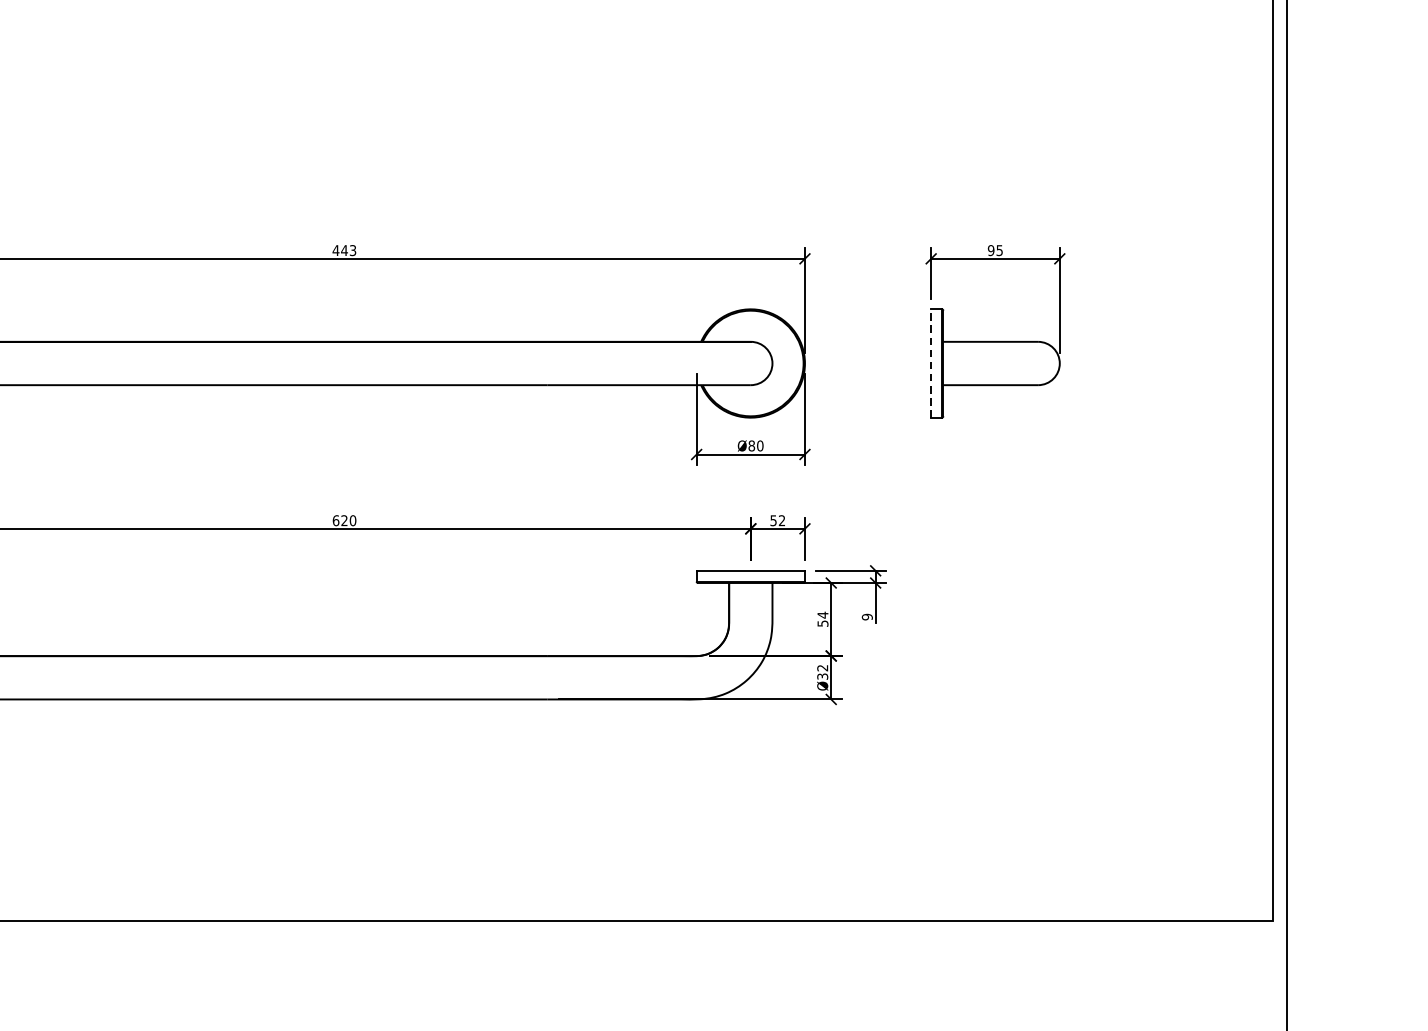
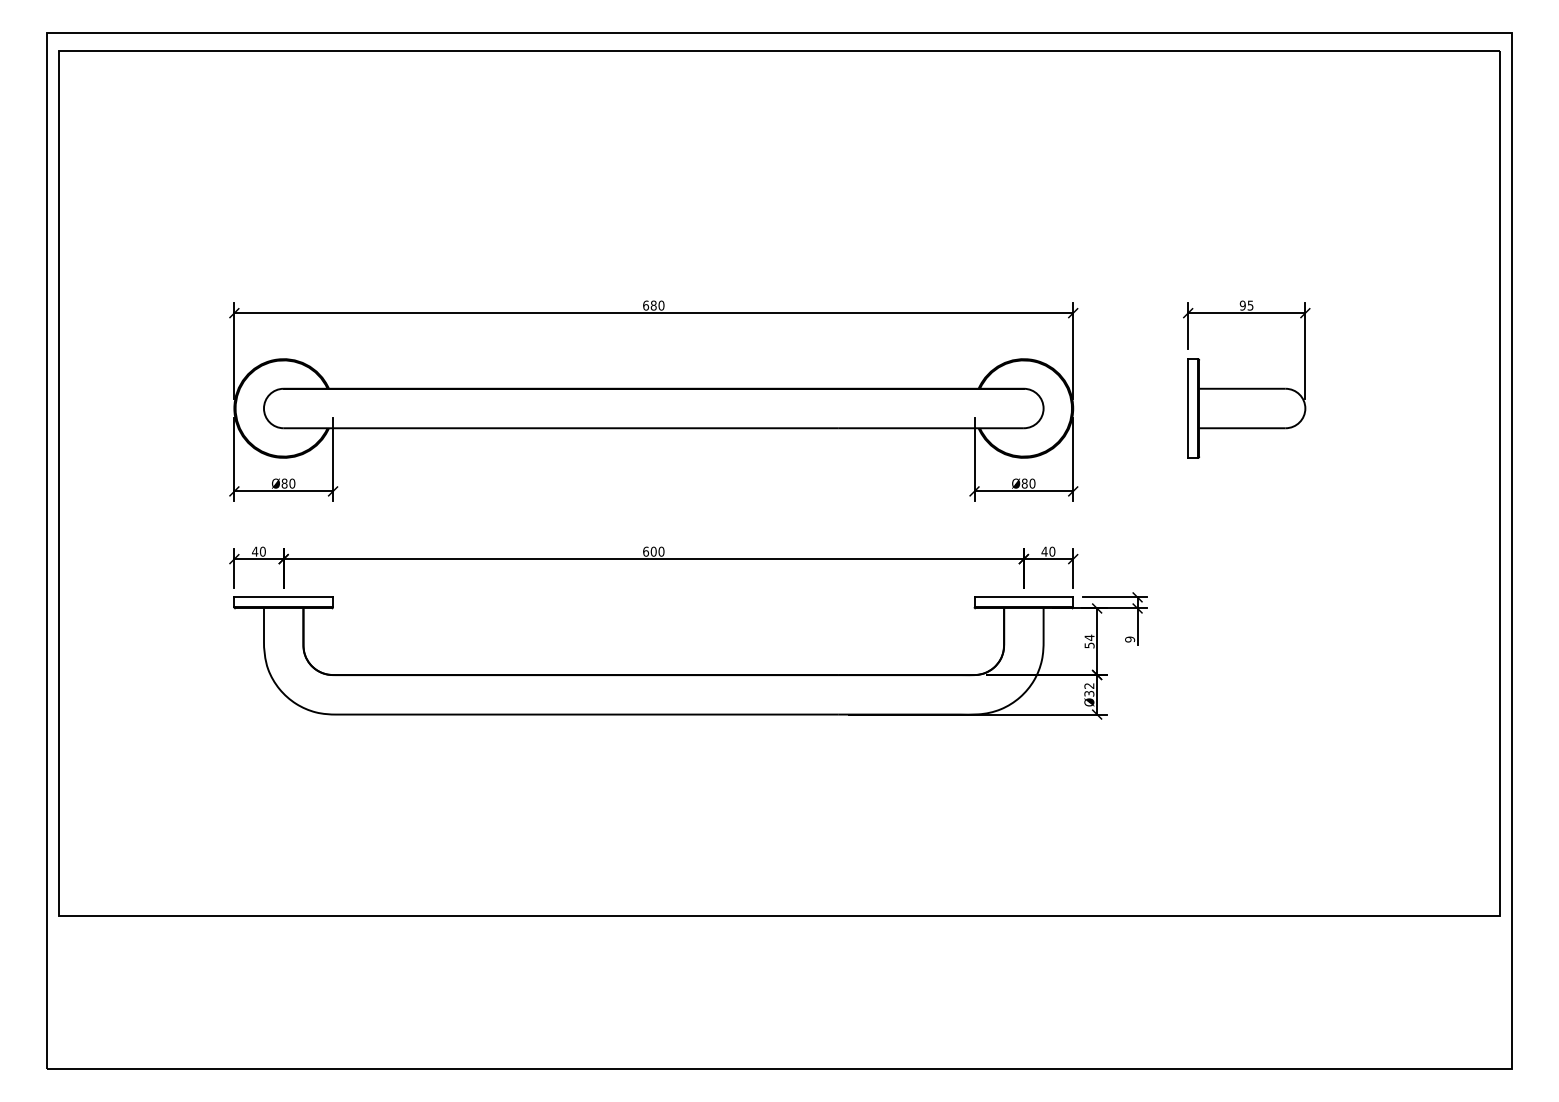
text: (344, 250) -> (653, 305), 443 -> 680
line: (931, 363) -> (1188, 408), dashed -> solid
text: (344, 520) -> (653, 551), 620 -> 600
text: (777, 520) -> (1048, 551), 52 -> 40

